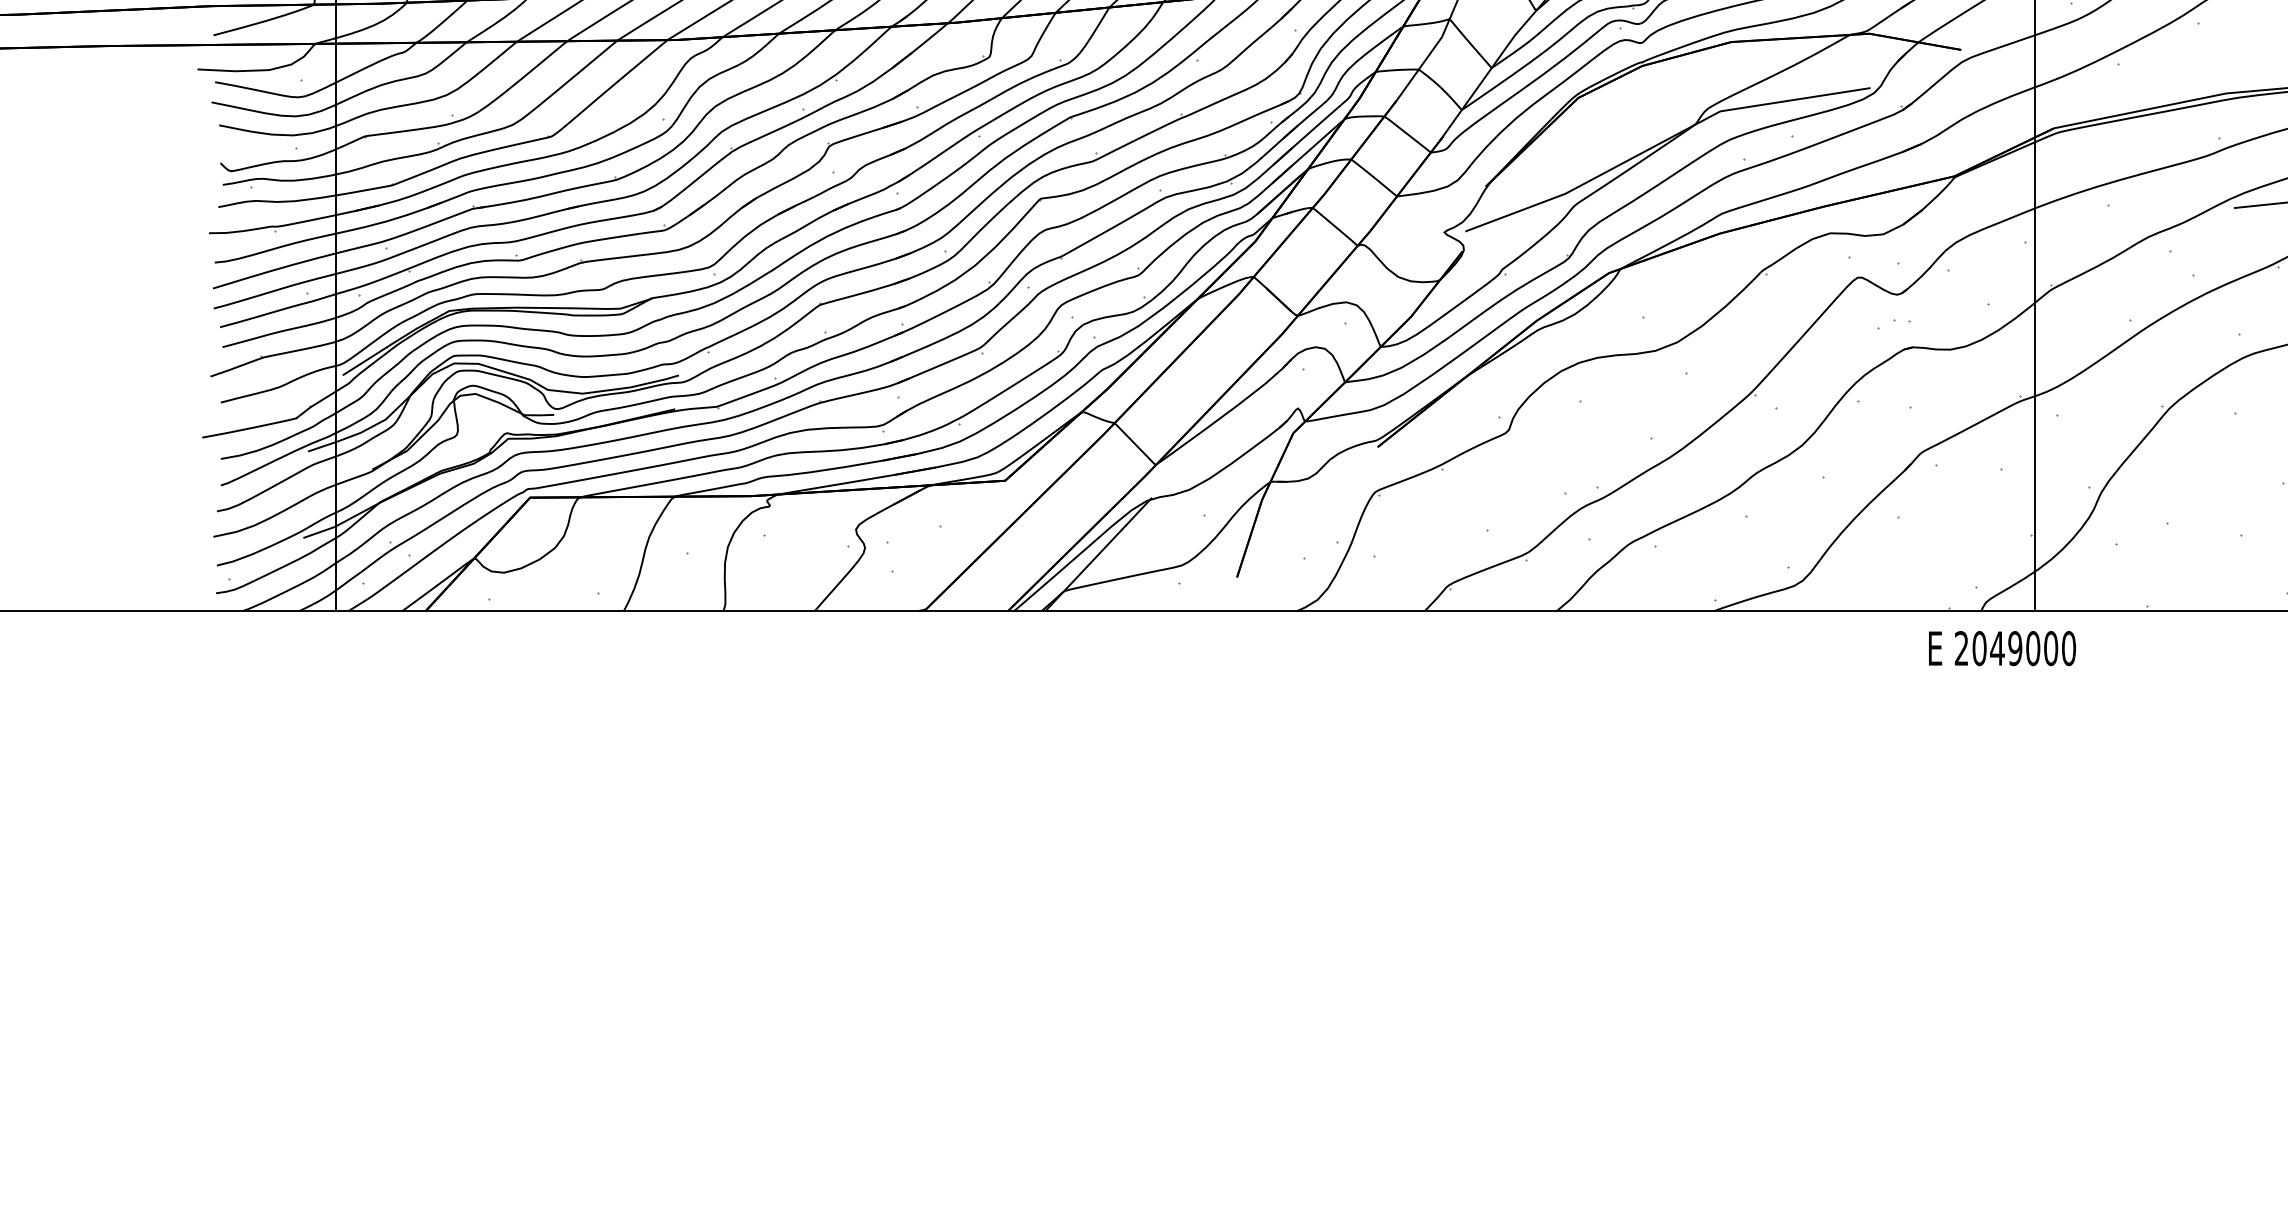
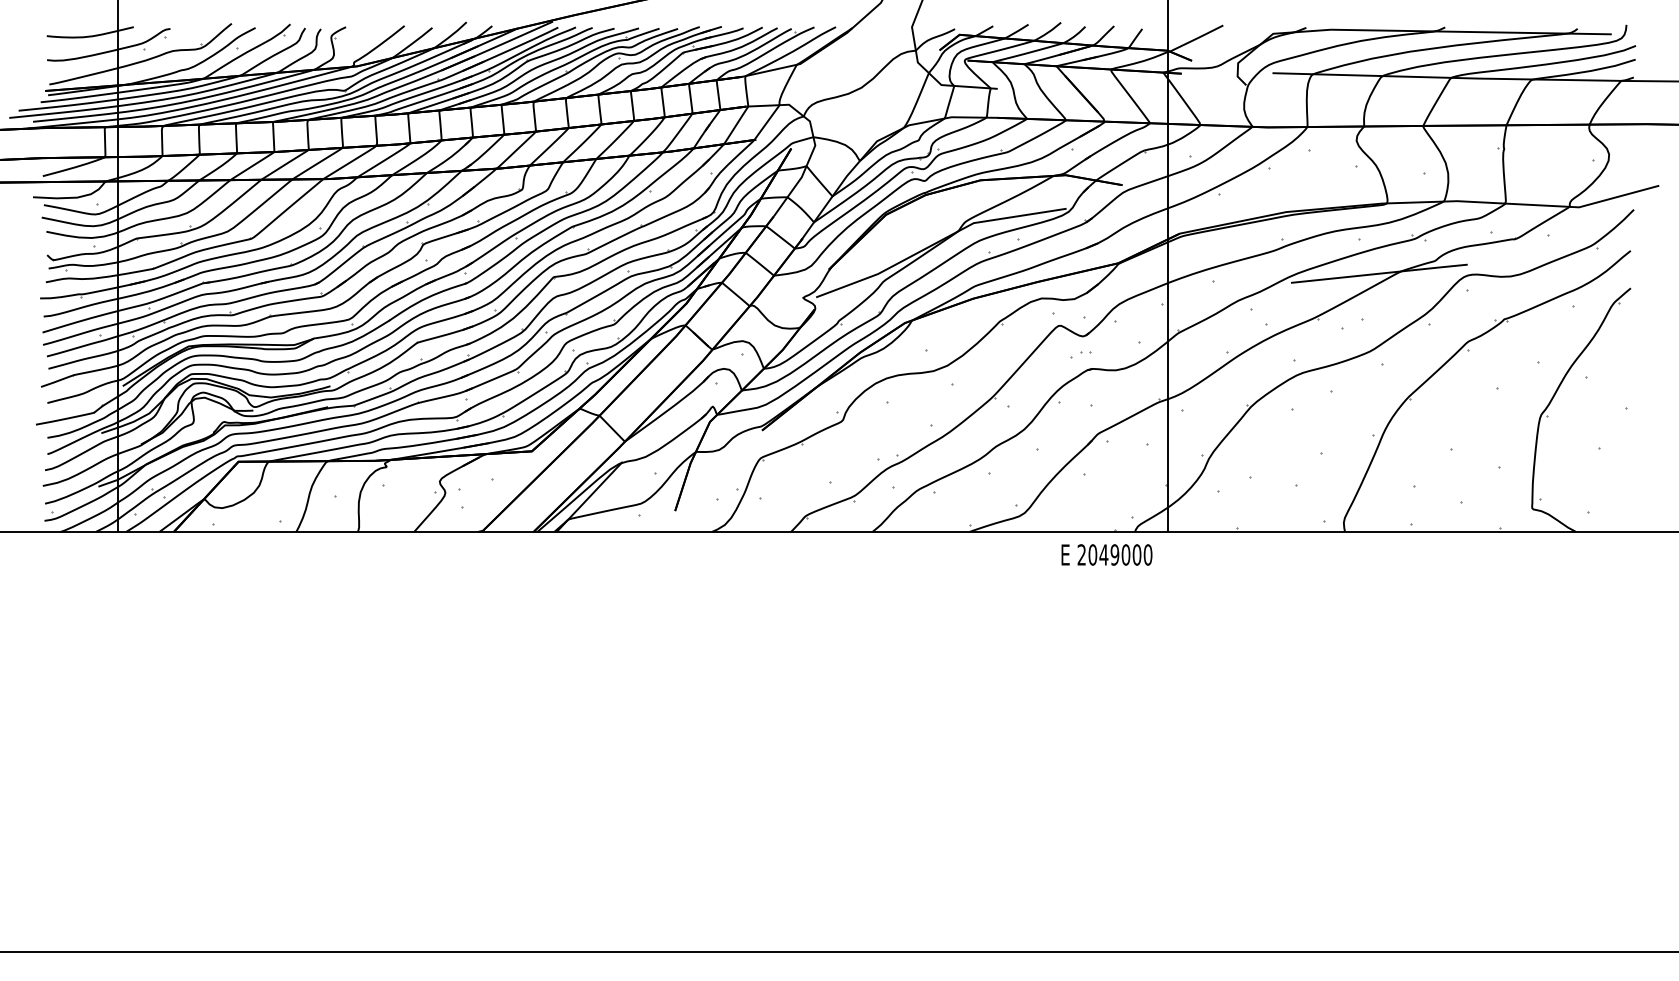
text: (2001, 647) -> (1106, 554), moved

